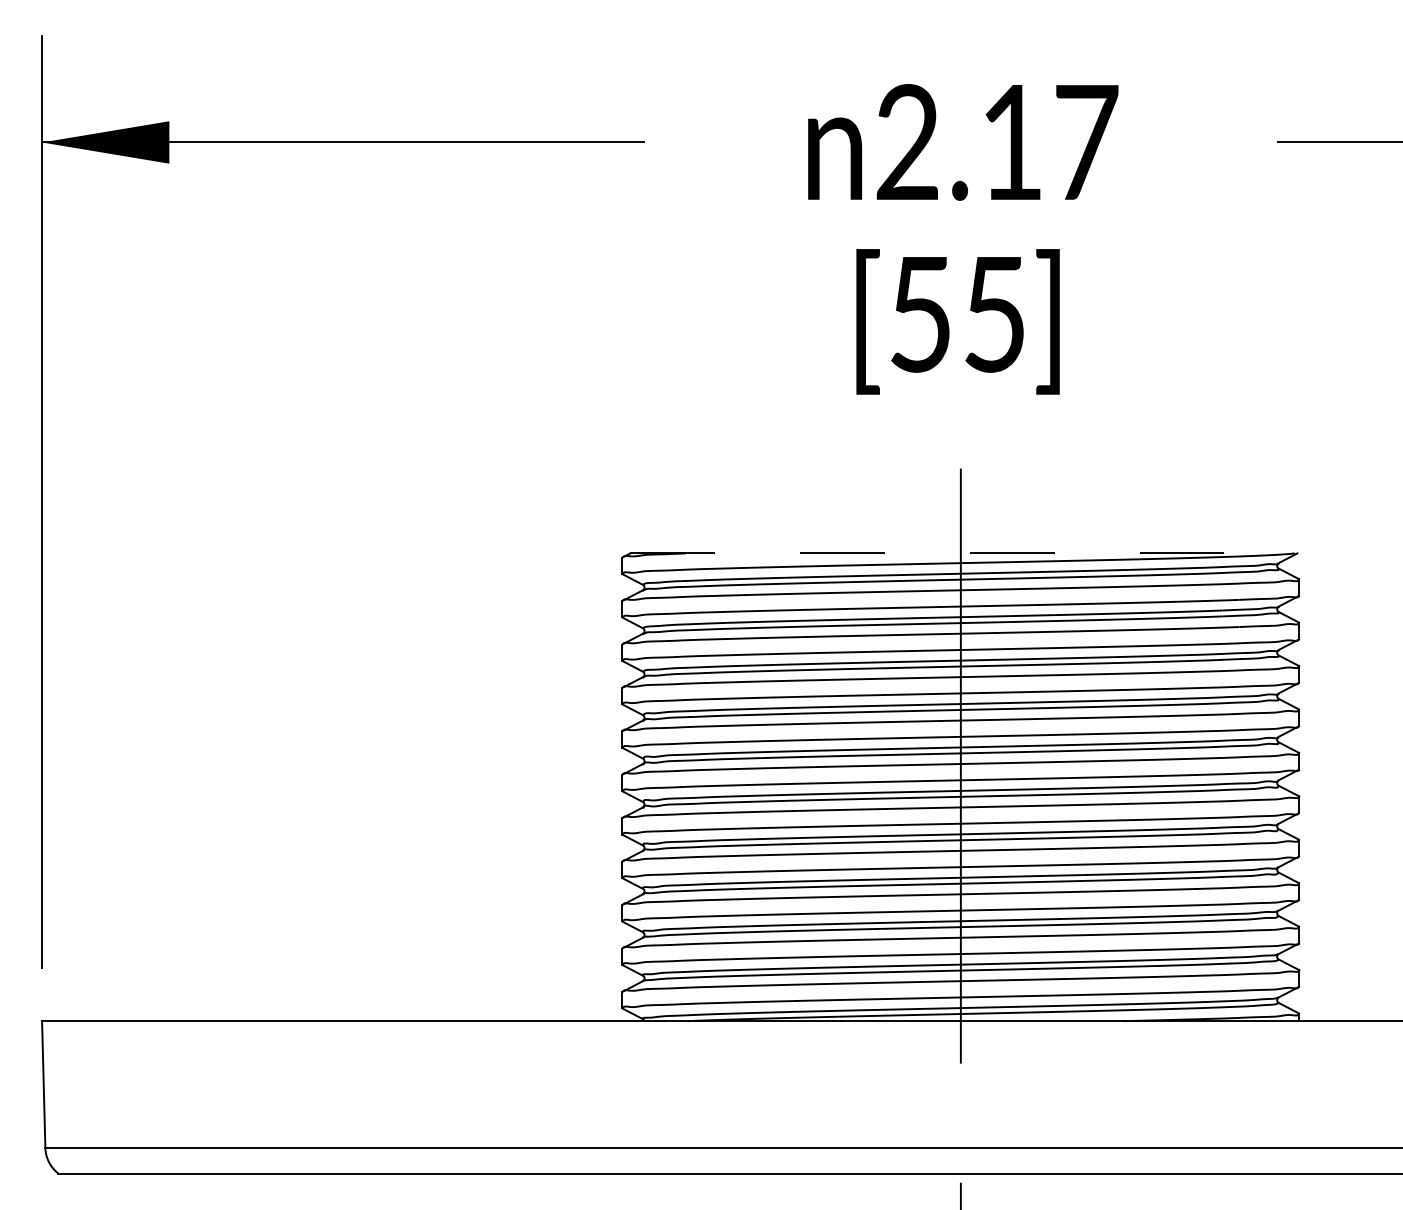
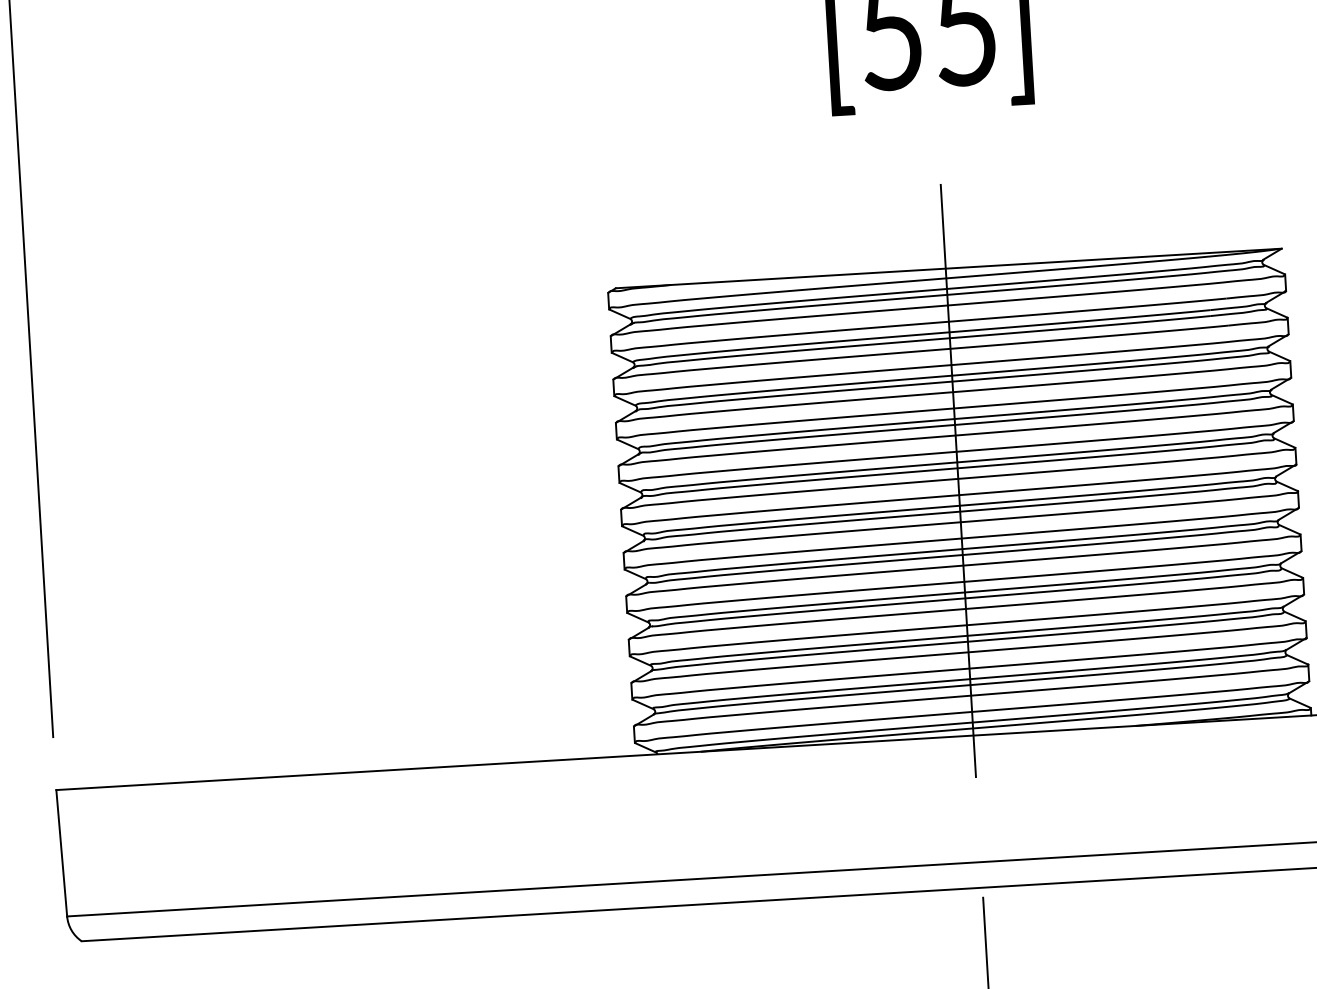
line: (964, 553) -> (949, 268), dashed -> solid

